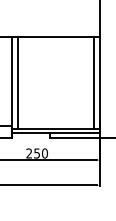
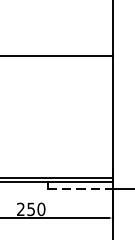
line: (18, 82) -> (6, 116), removed
line: (94, 82) -> (106, 116), removed
line: (74, 137) -> (80, 188), solid -> dashed

